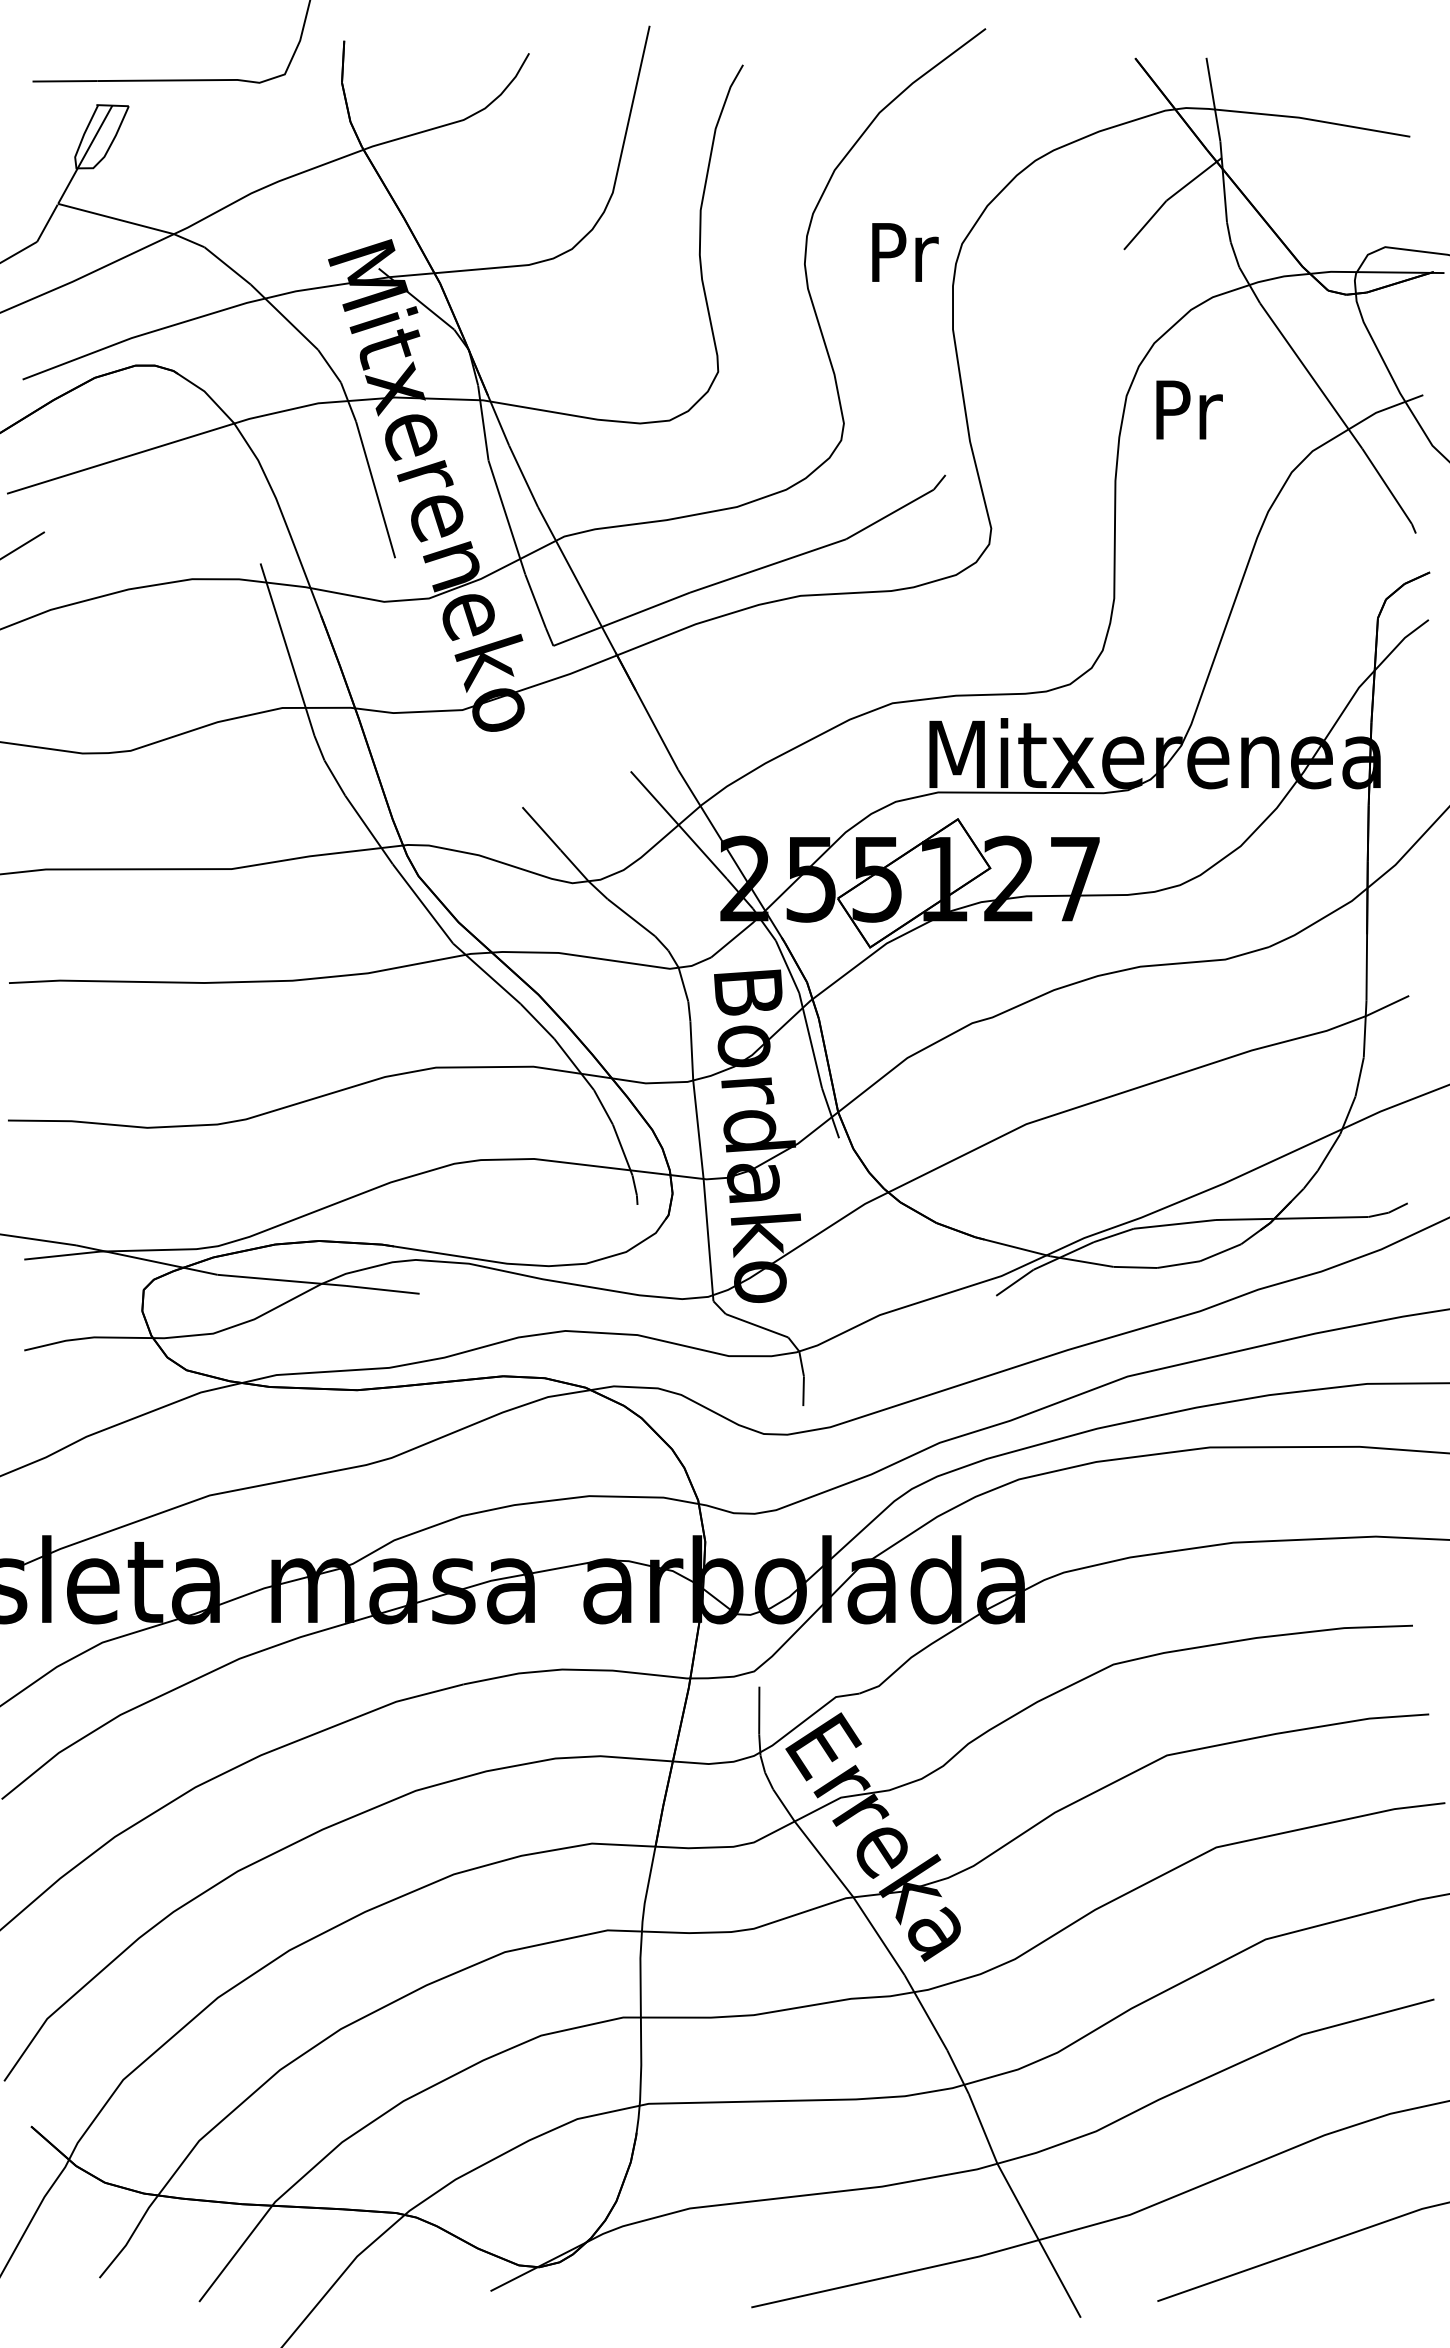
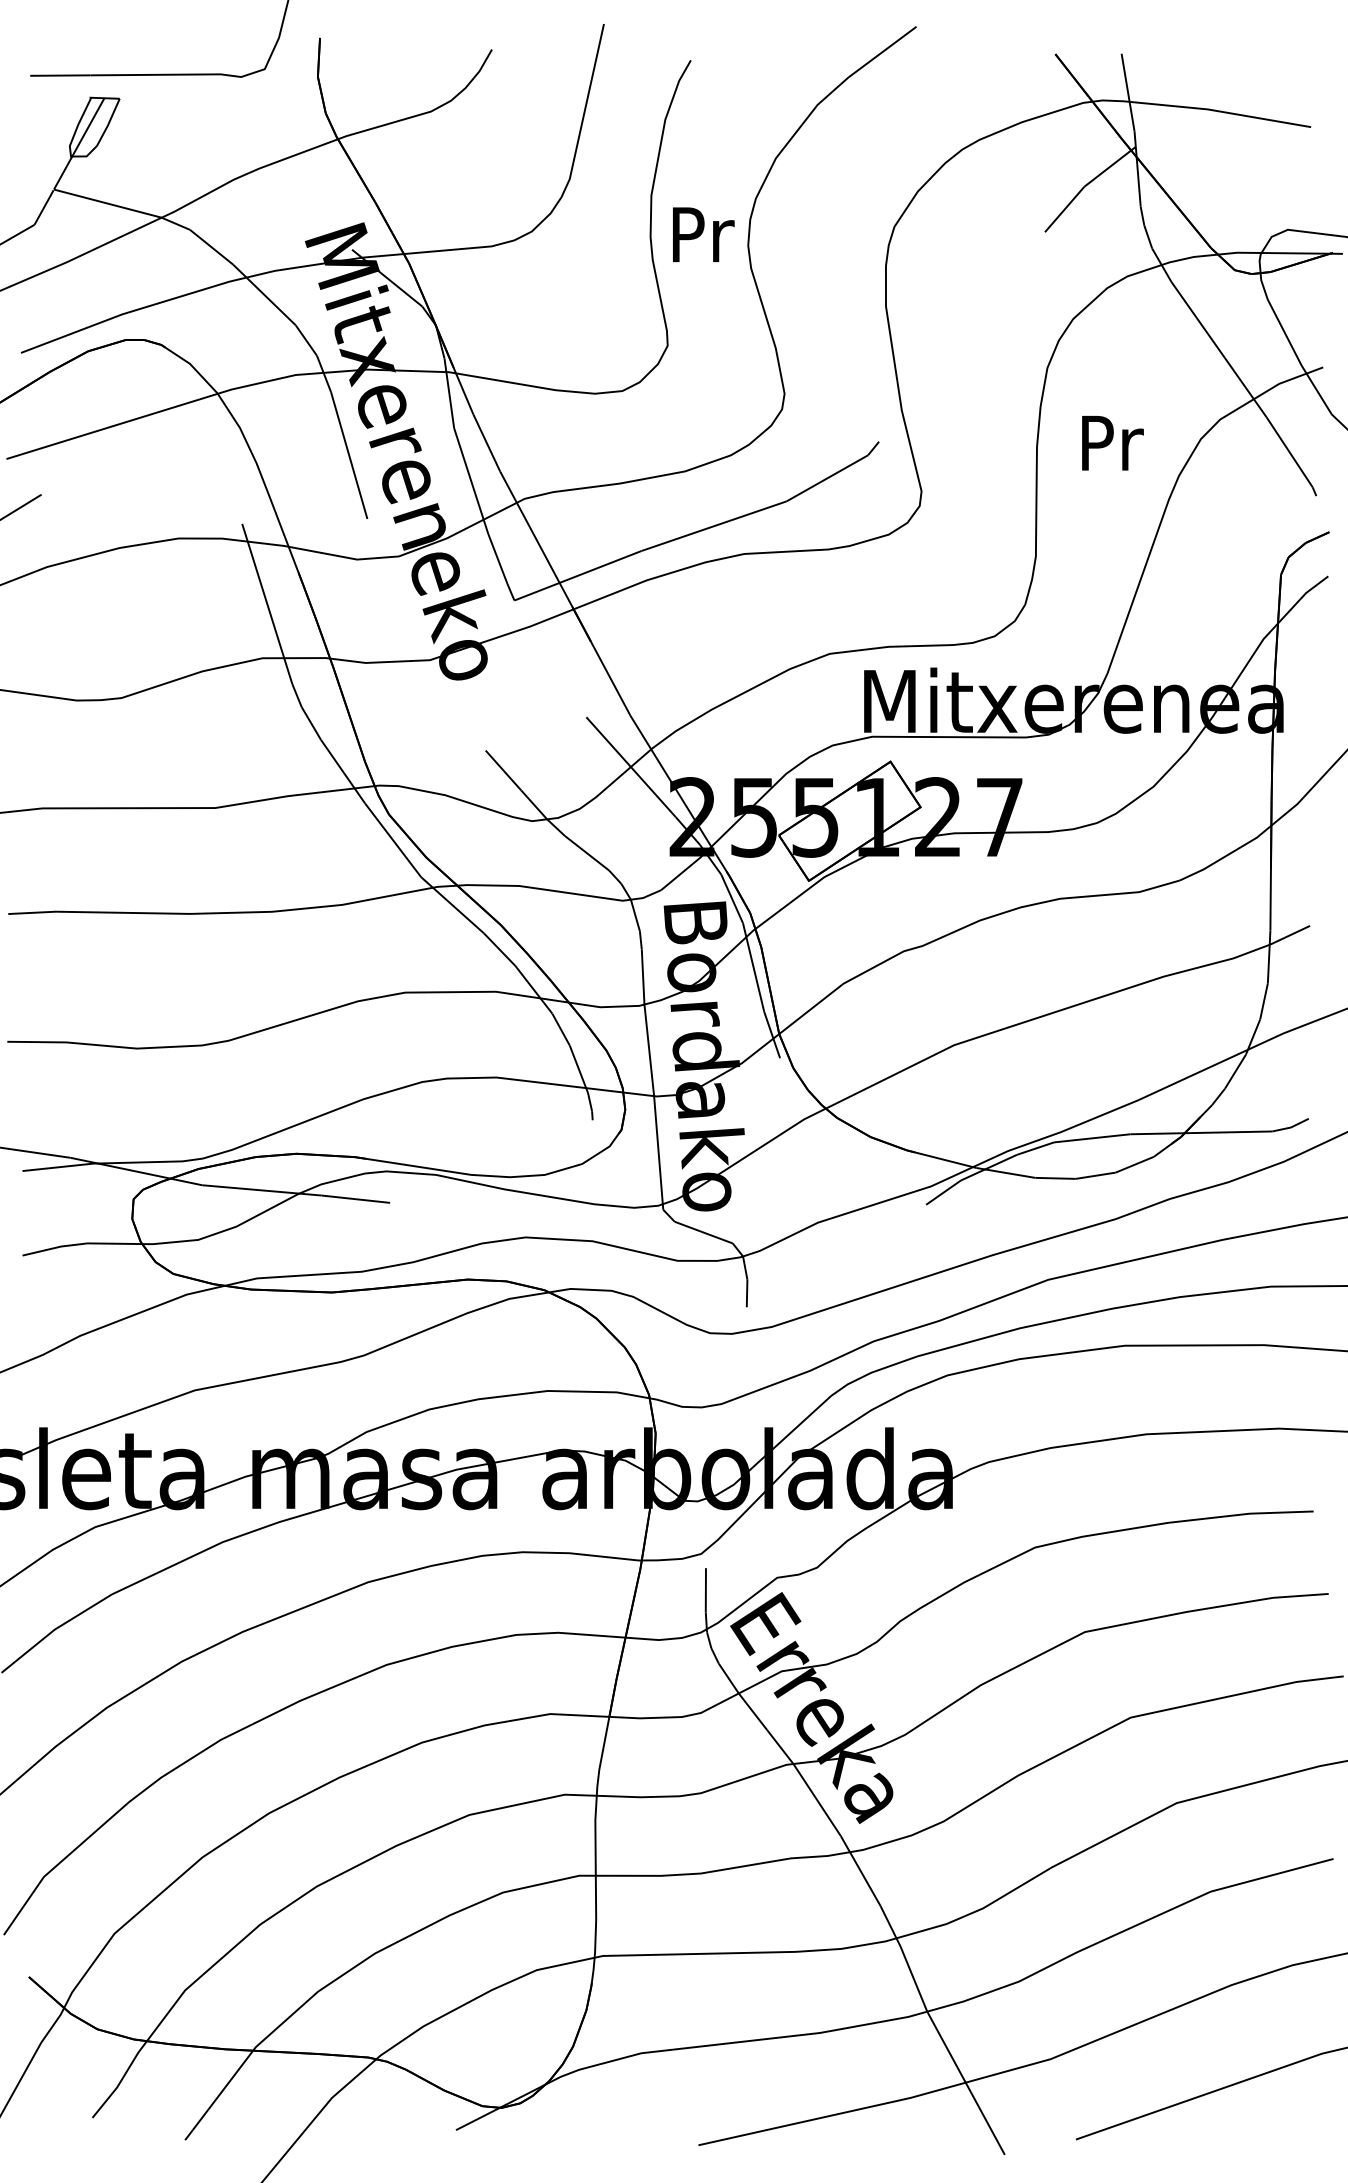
text: (905, 252) -> (703, 234), moved
text: (1189, 410) -> (1112, 443), moved

